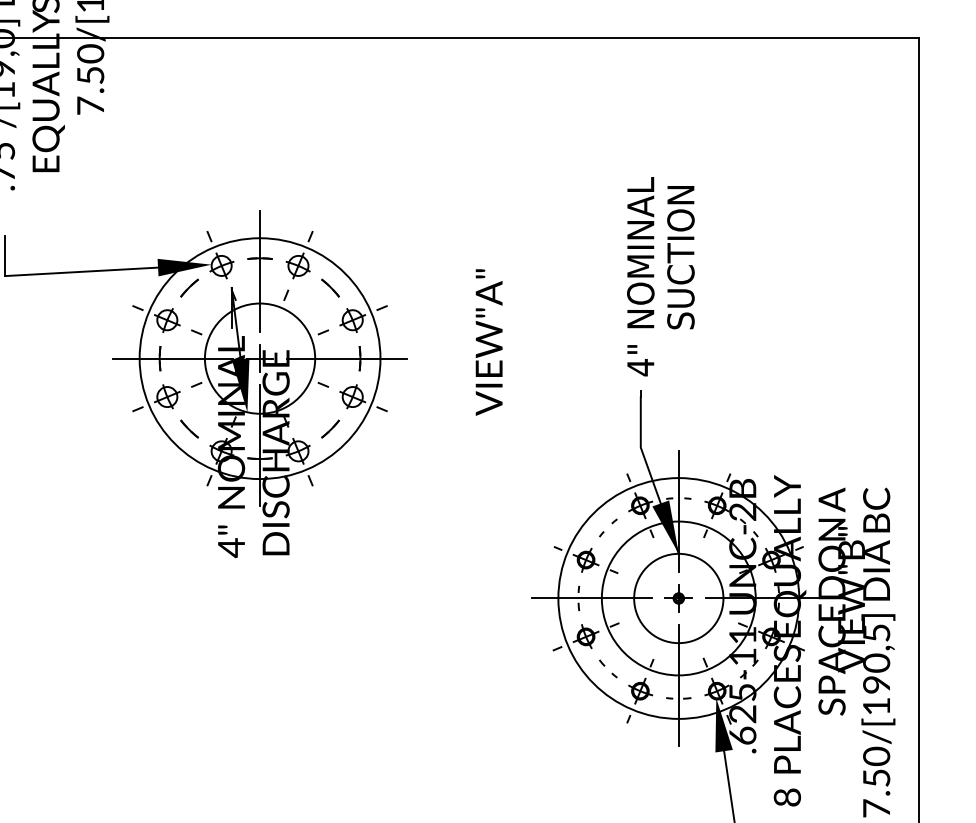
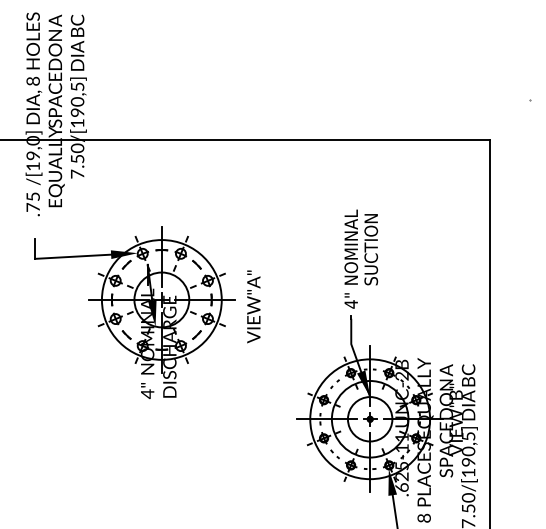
text: (488, 341) -> (253, 306), moved

